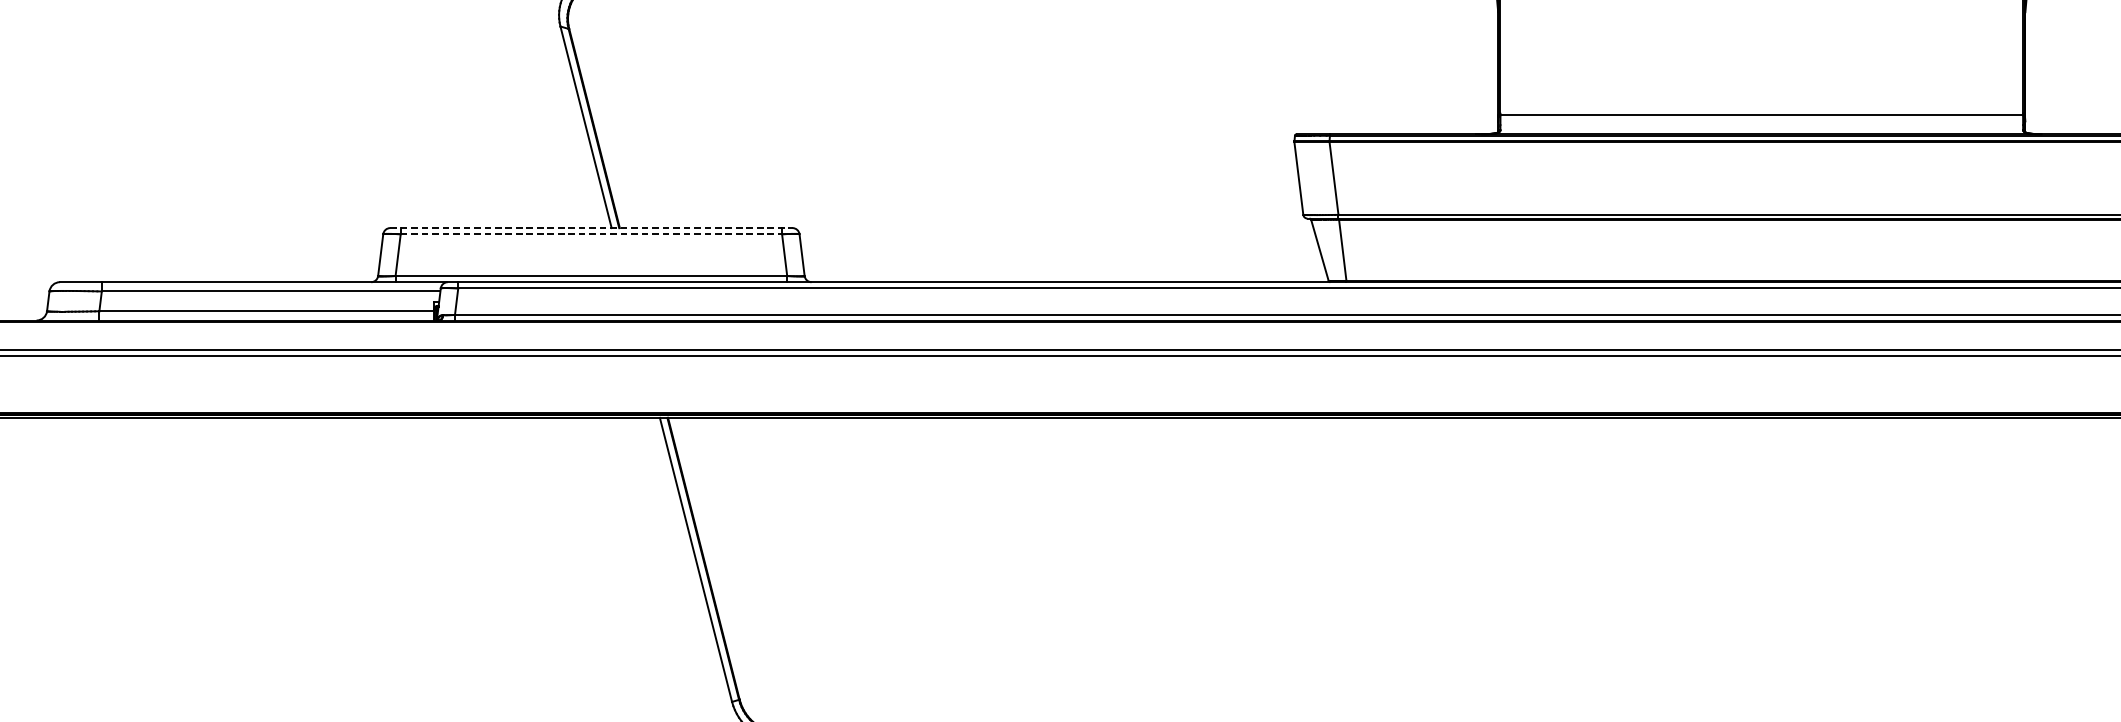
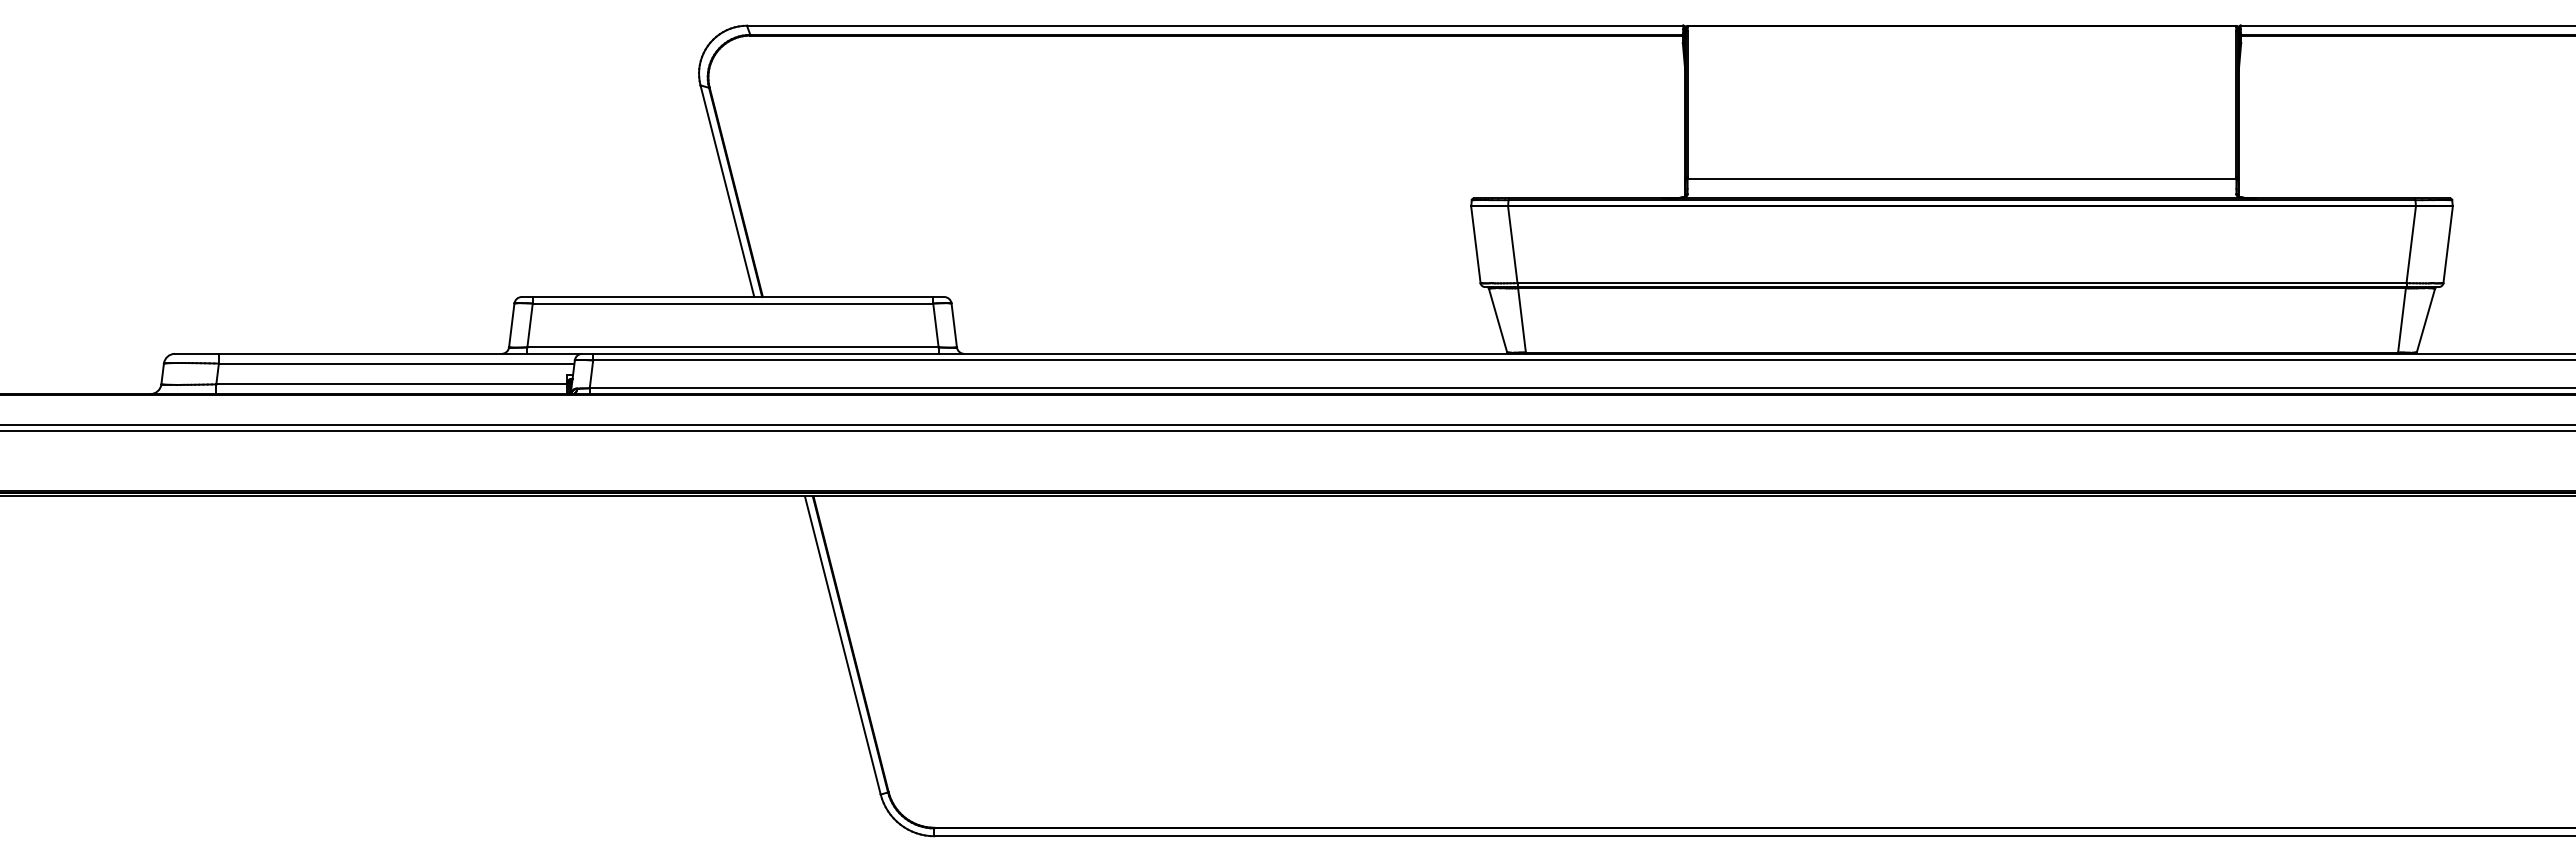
line: (591, 228) -> (733, 297), dashed -> solid
line: (591, 234) -> (733, 303), dashed -> solid

